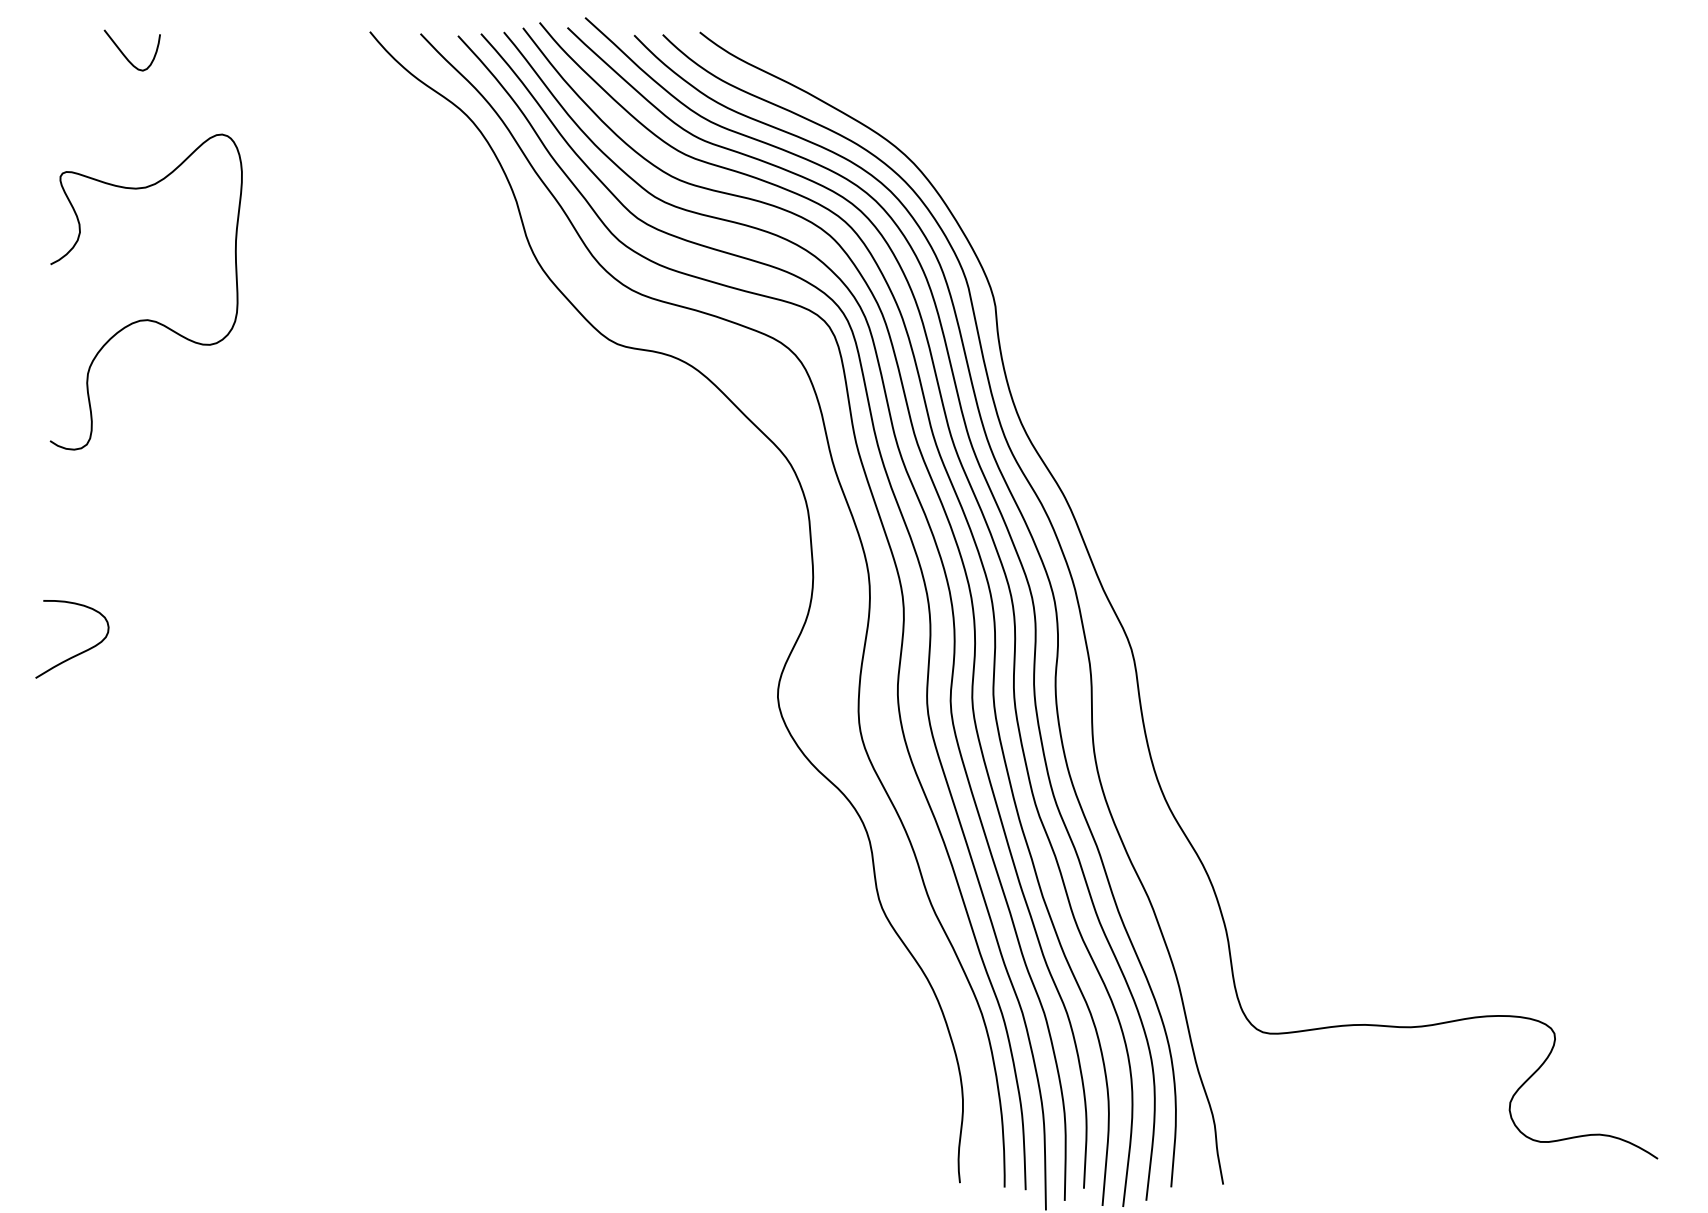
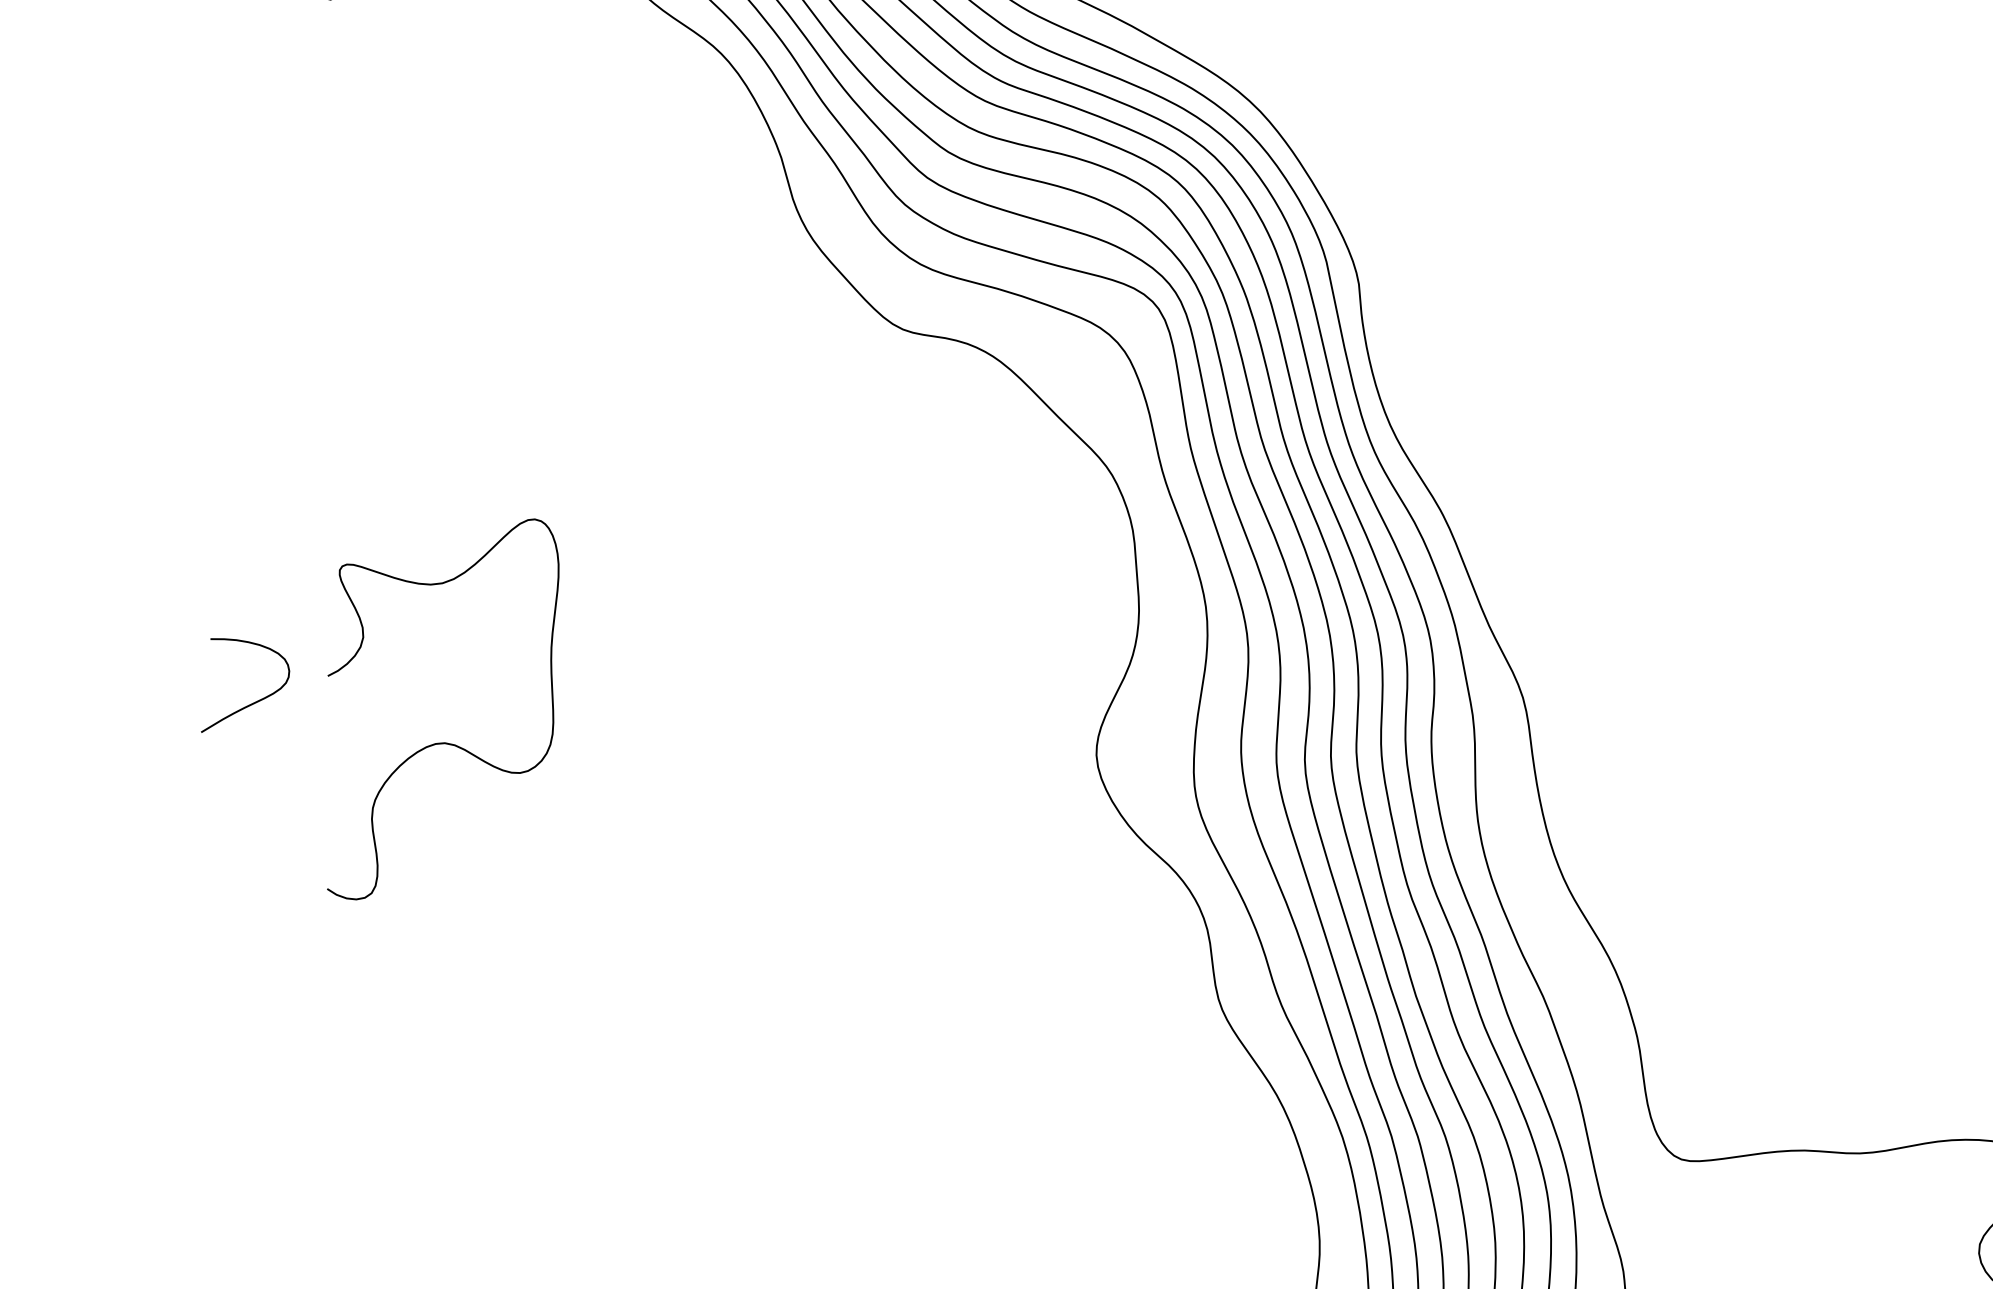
curve: (145, 319) -> (442, 742), moved

